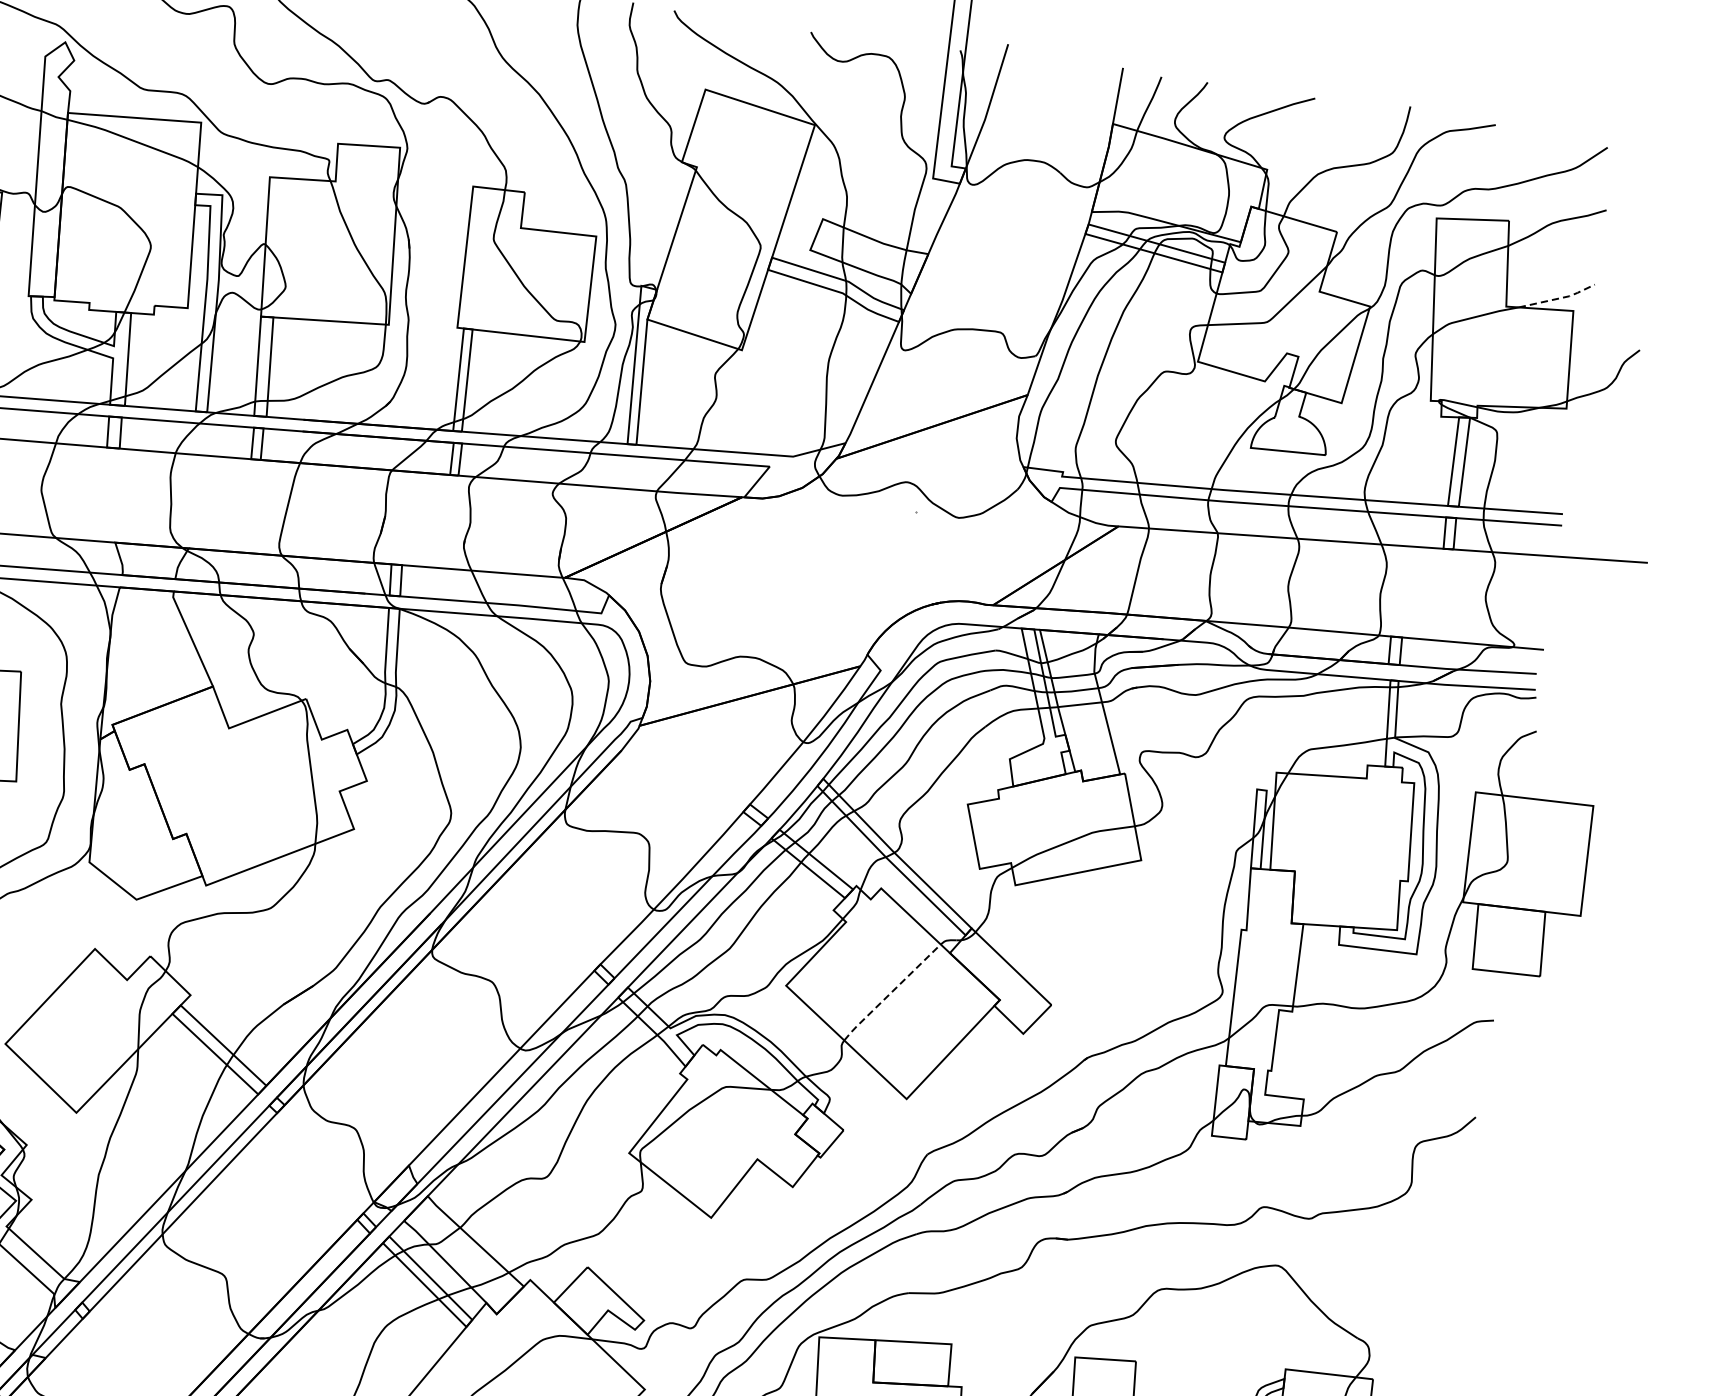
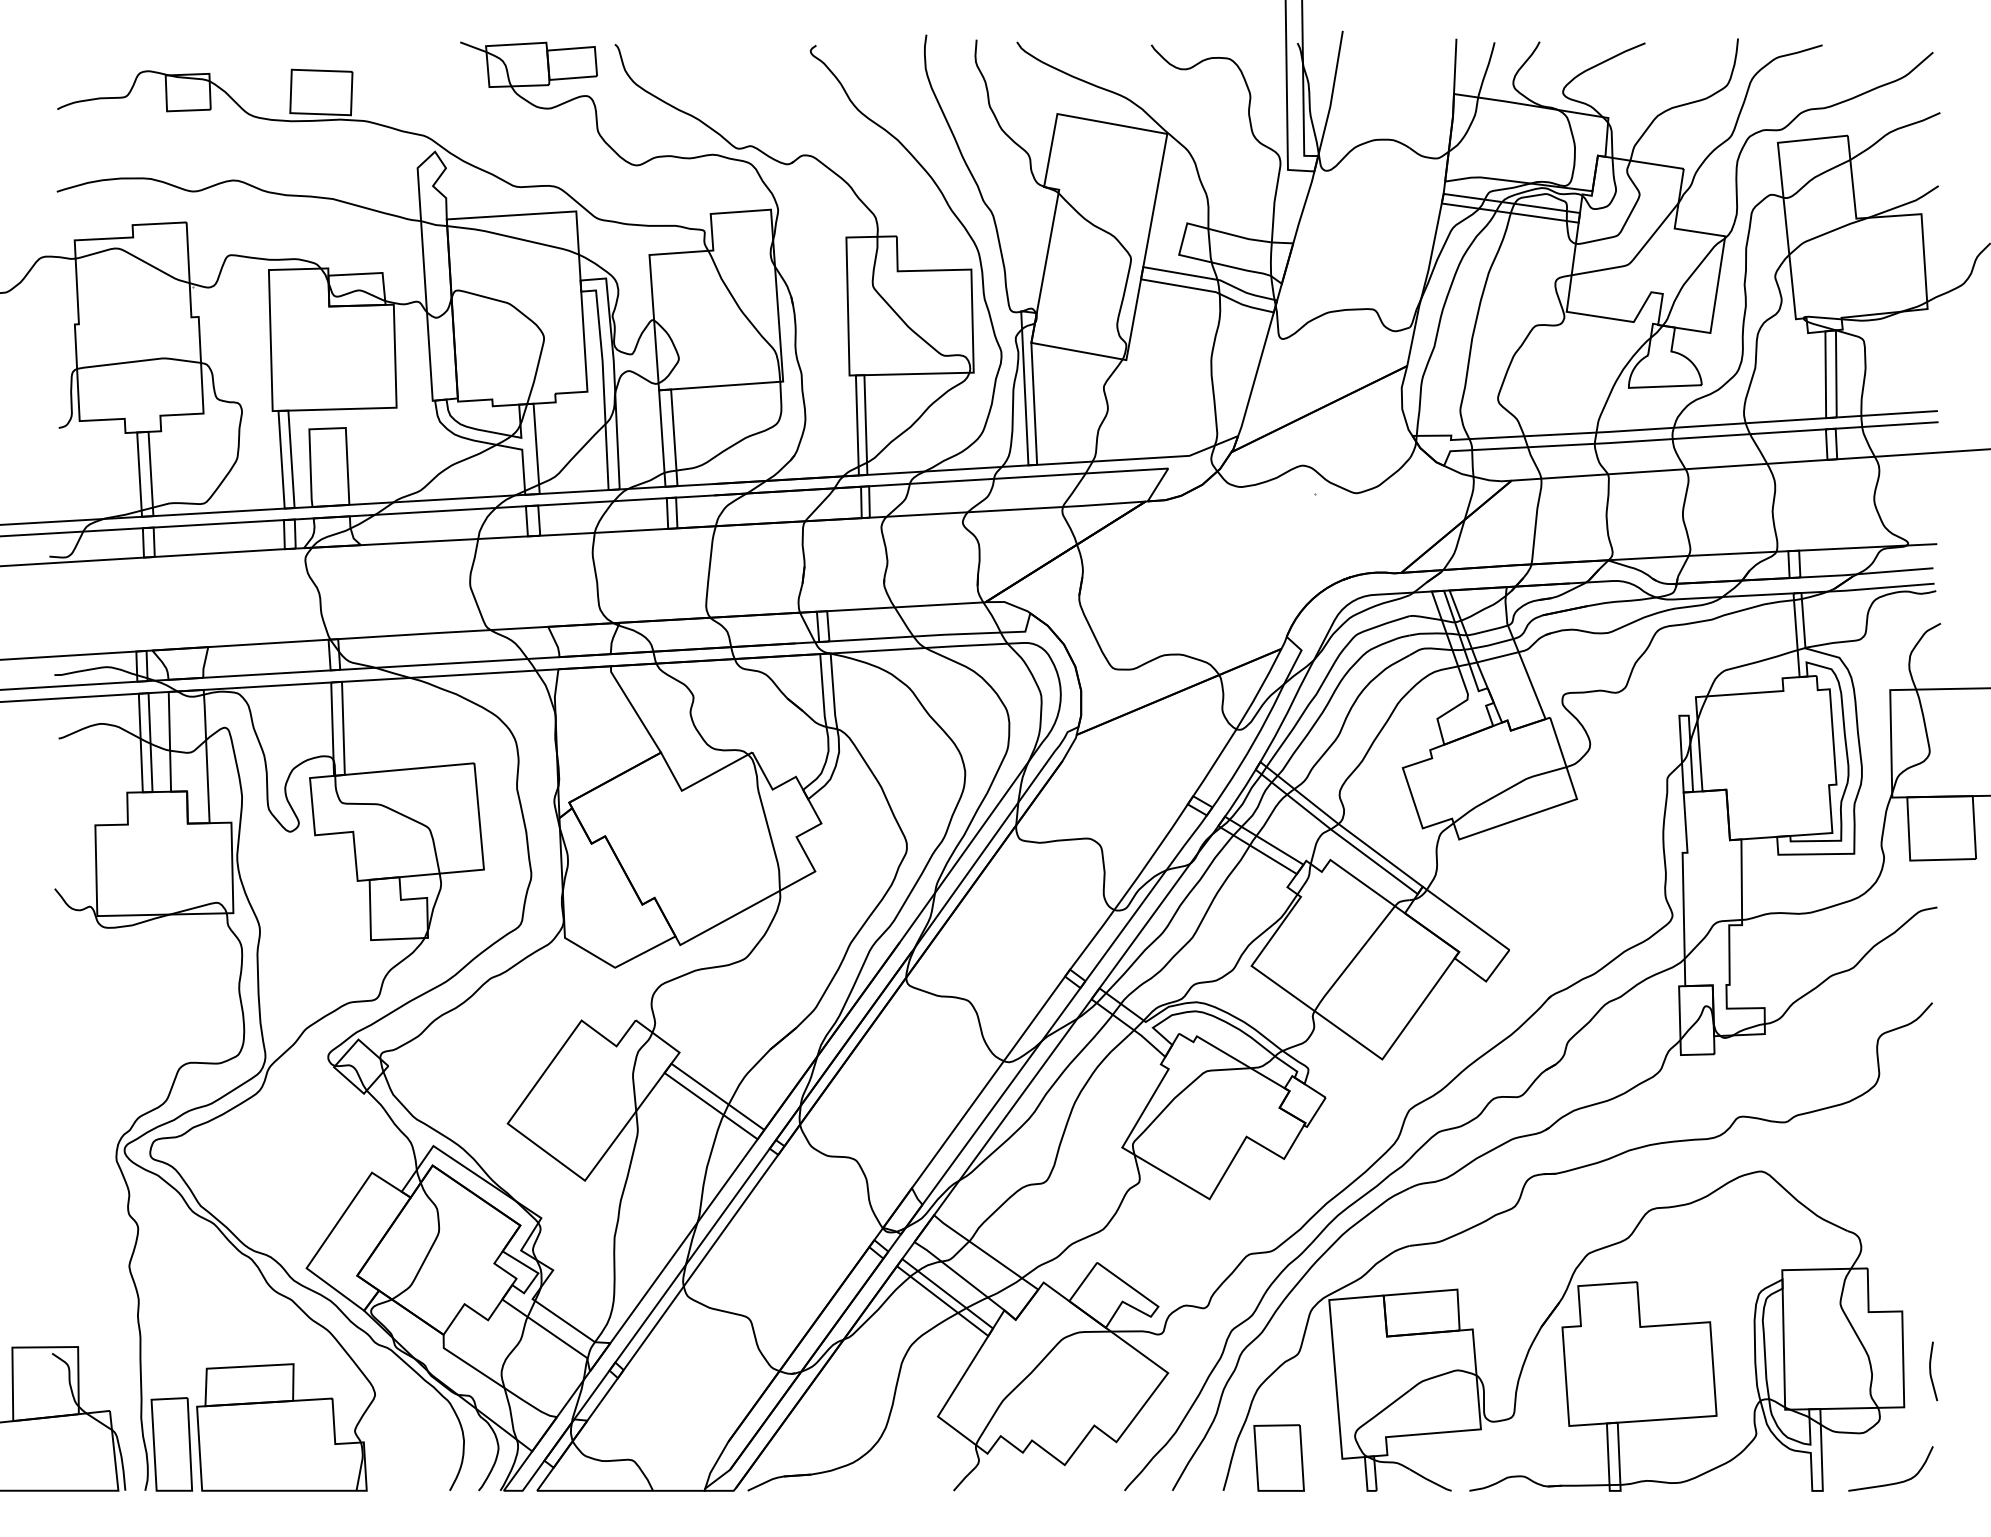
line: (1559, 298) -> (1906, 203), dashed -> solid
line: (891, 993) -> (1353, 959), dashed -> solid

